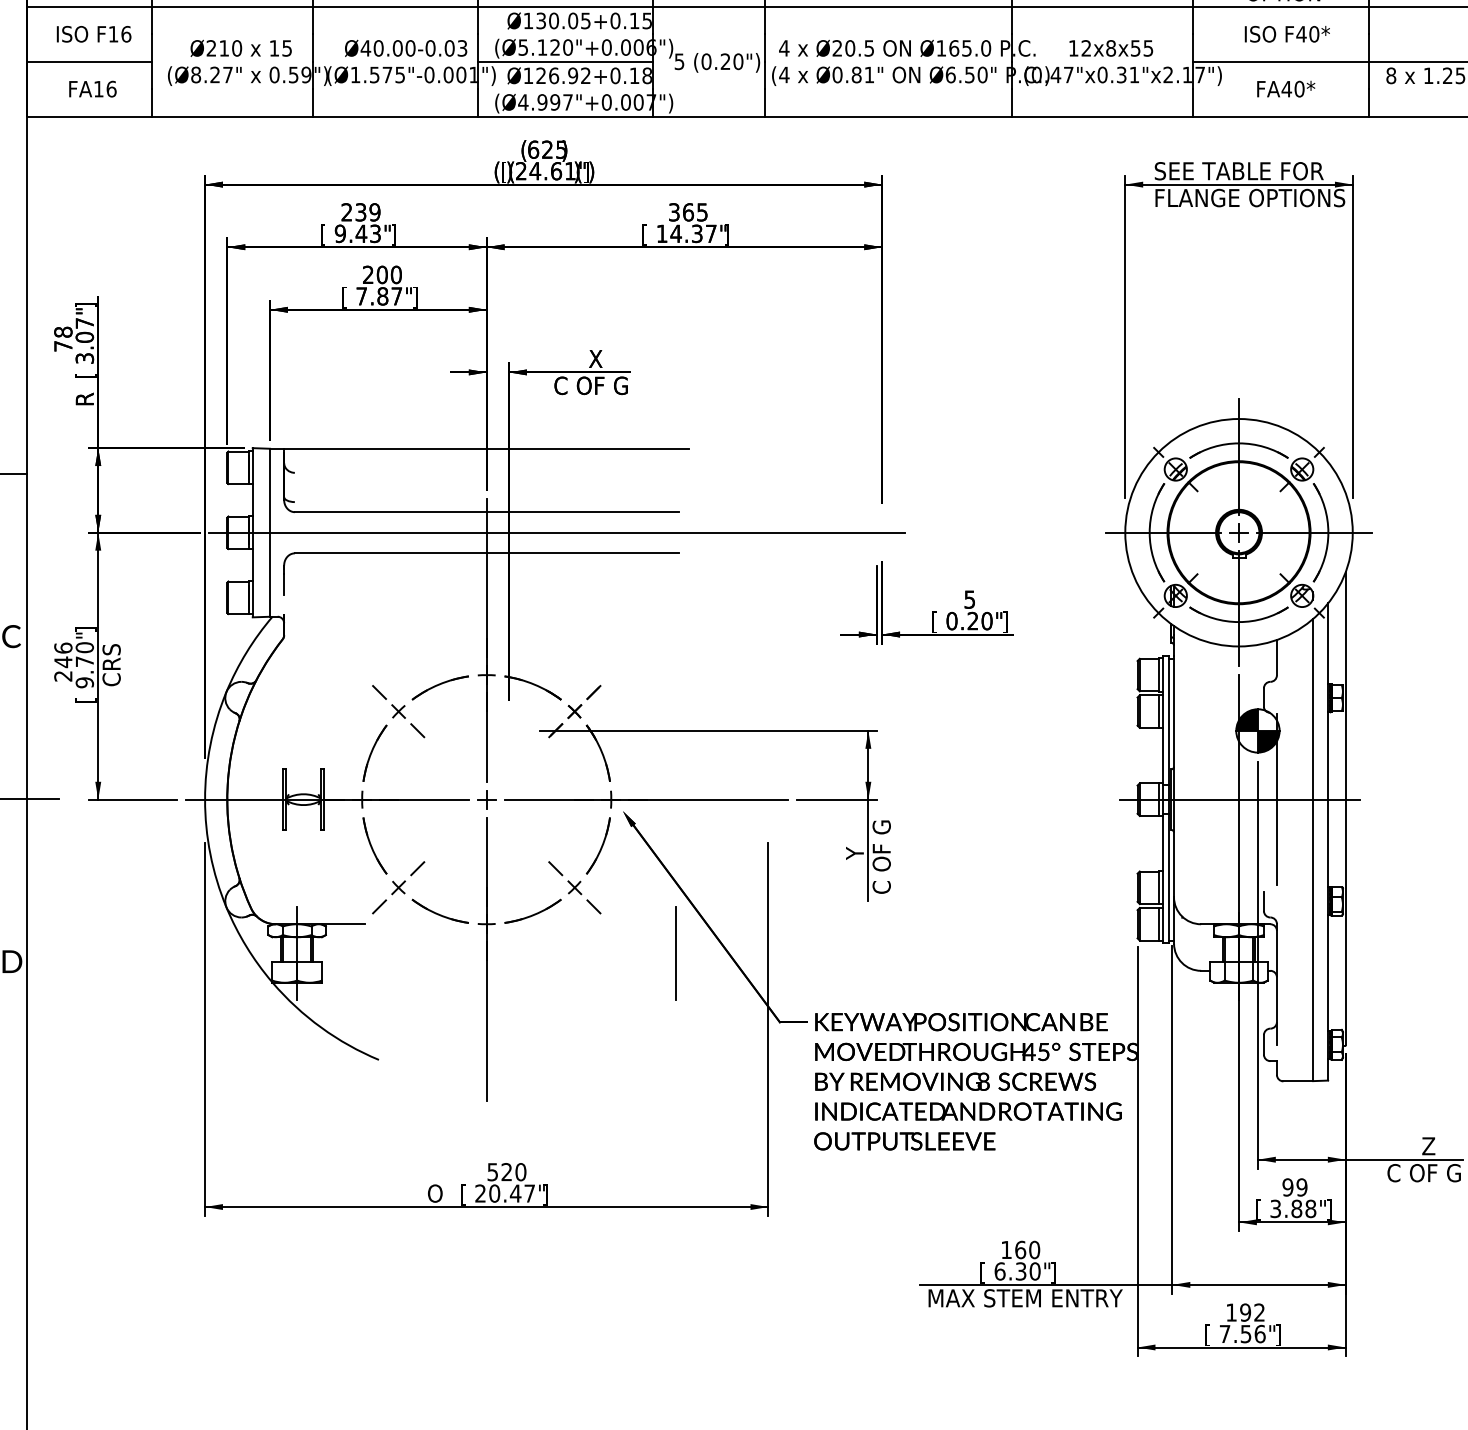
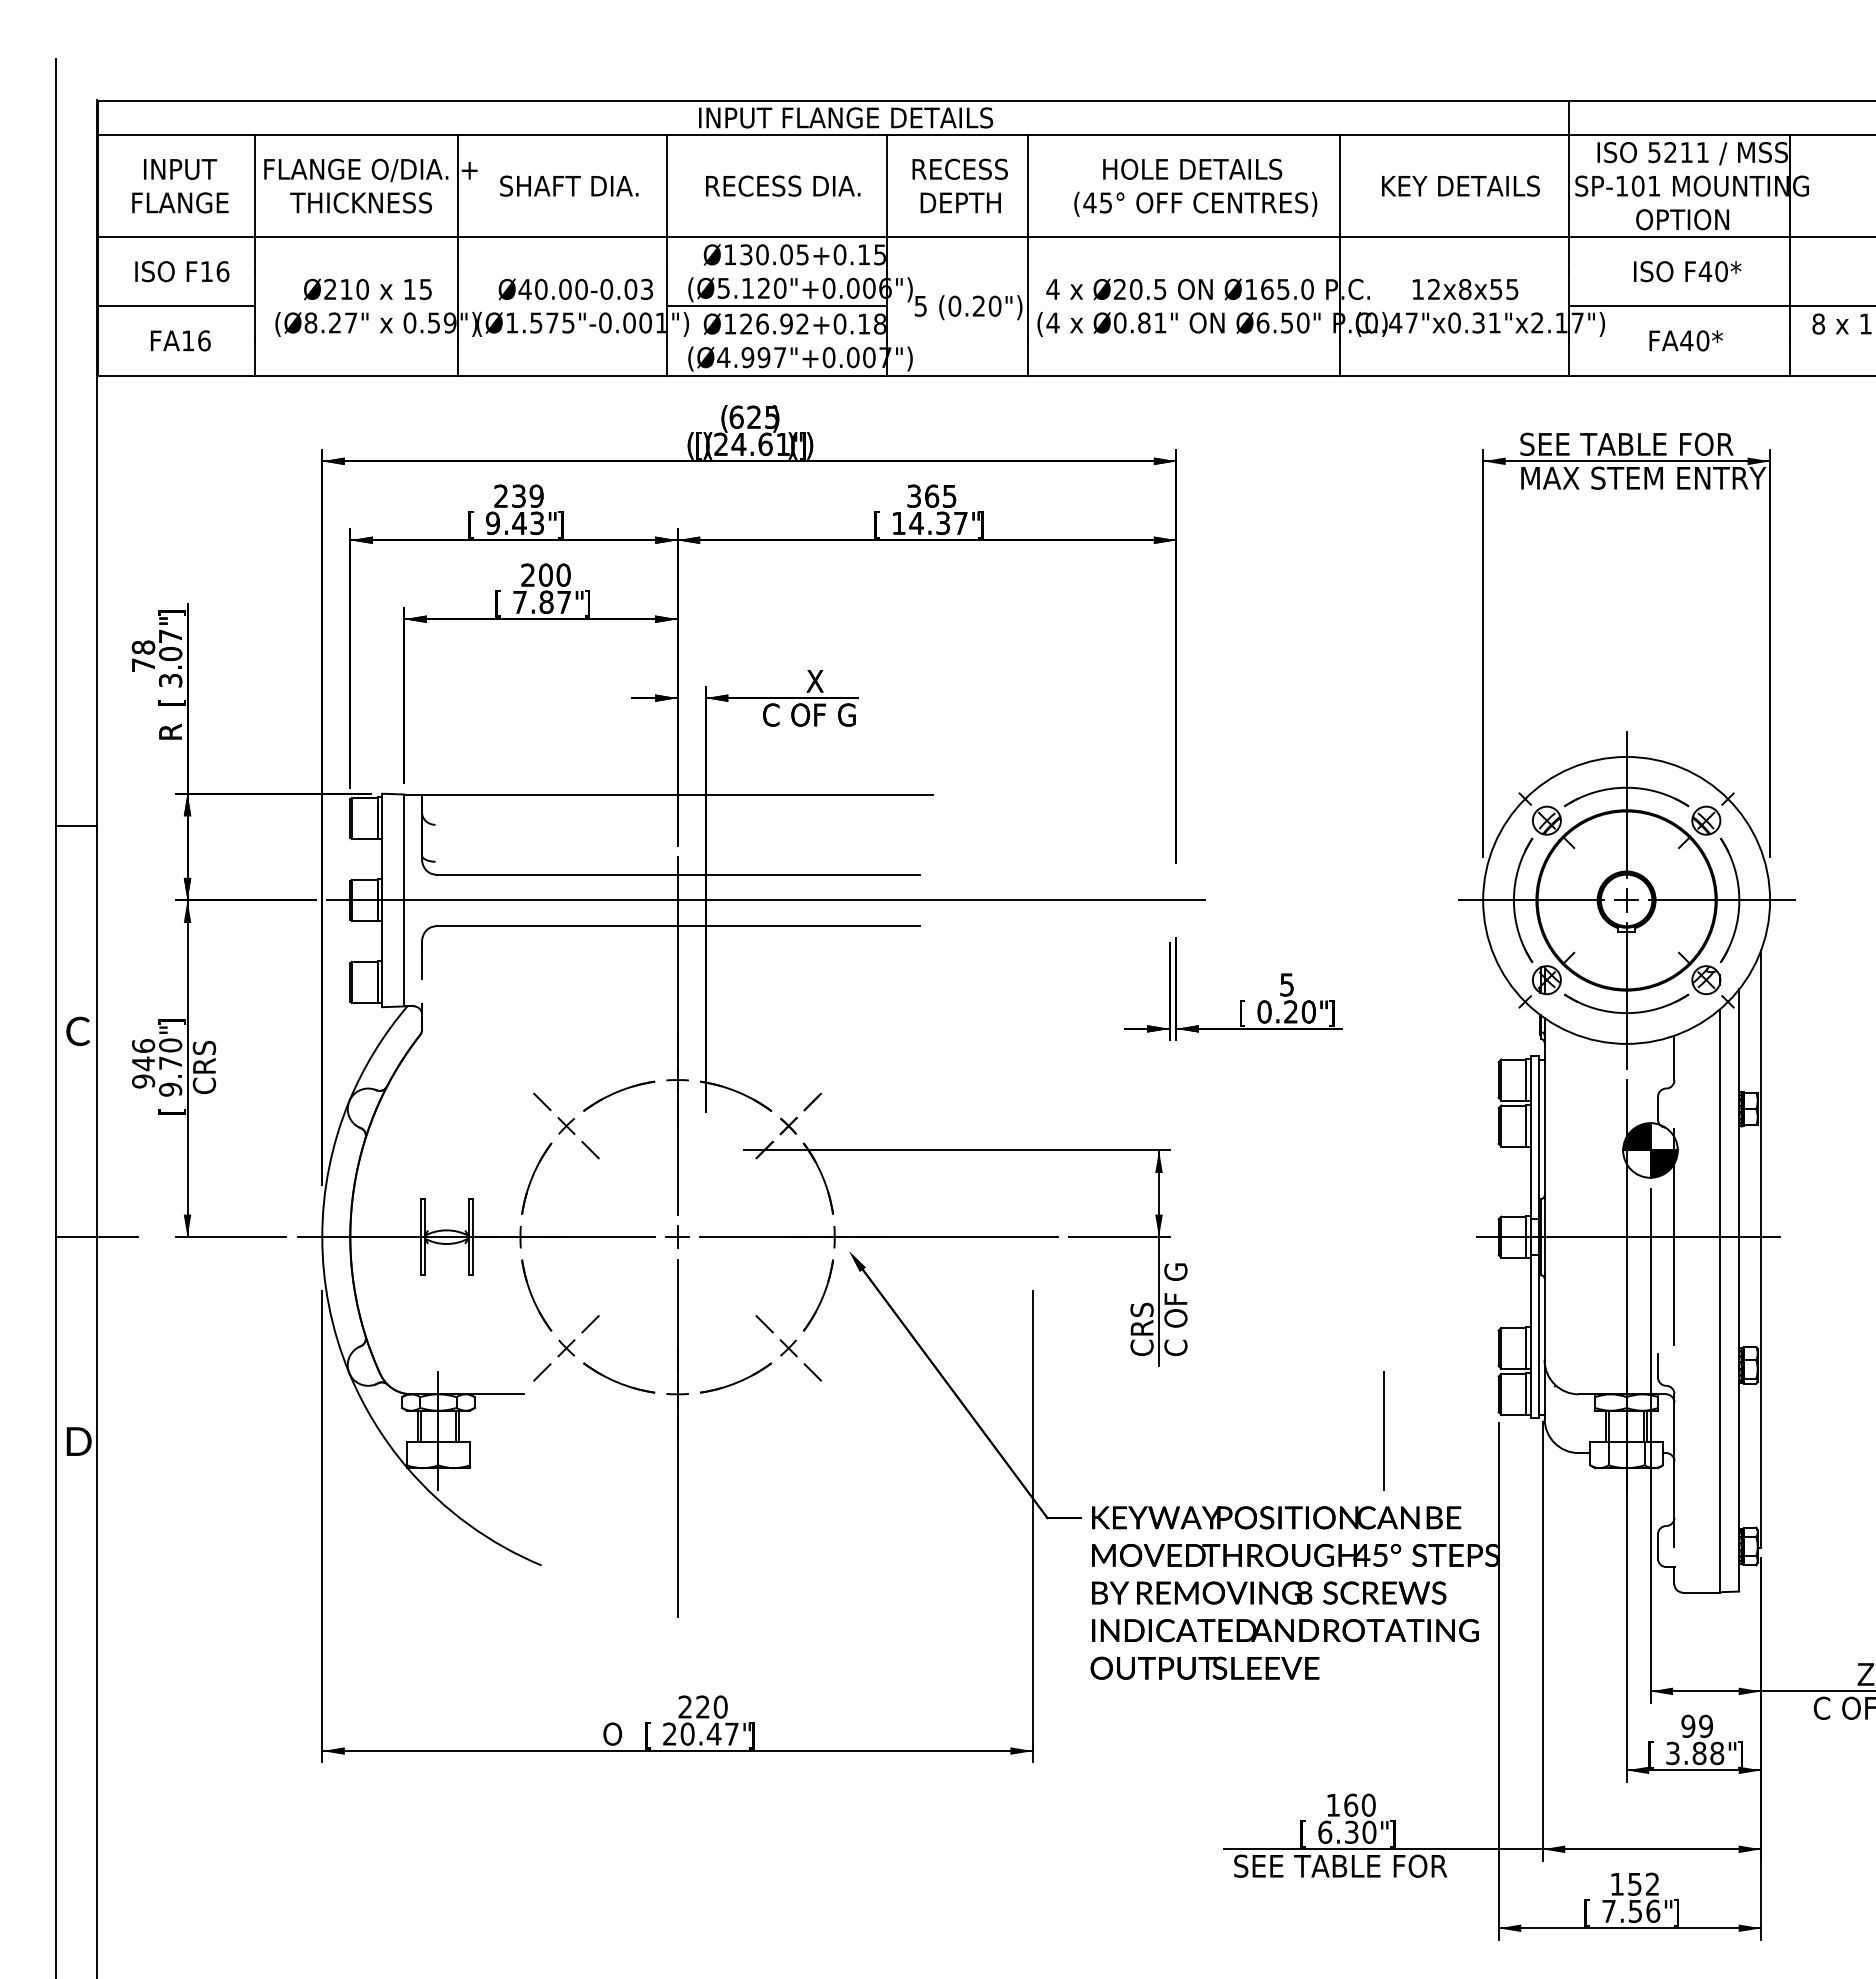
text: (1253, 197) -> (1645, 477), FLANGE OPTIONS -> MAX STEM ENTRY
text: (63, 676) -> (143, 1081), 246 -> 946
text: (854, 870) -> (1141, 1326), Y -> CRS
line: (676, 952) -> (1383, 1430), moved
text: (492, 1171) -> (684, 1706), 520 -> 220
text: (1024, 1297) -> (1356, 1865), MAX STEM ENTRY -> SEE TABLE FOR
text: (1245, 1312) -> (1634, 1883), 192 -> 152

